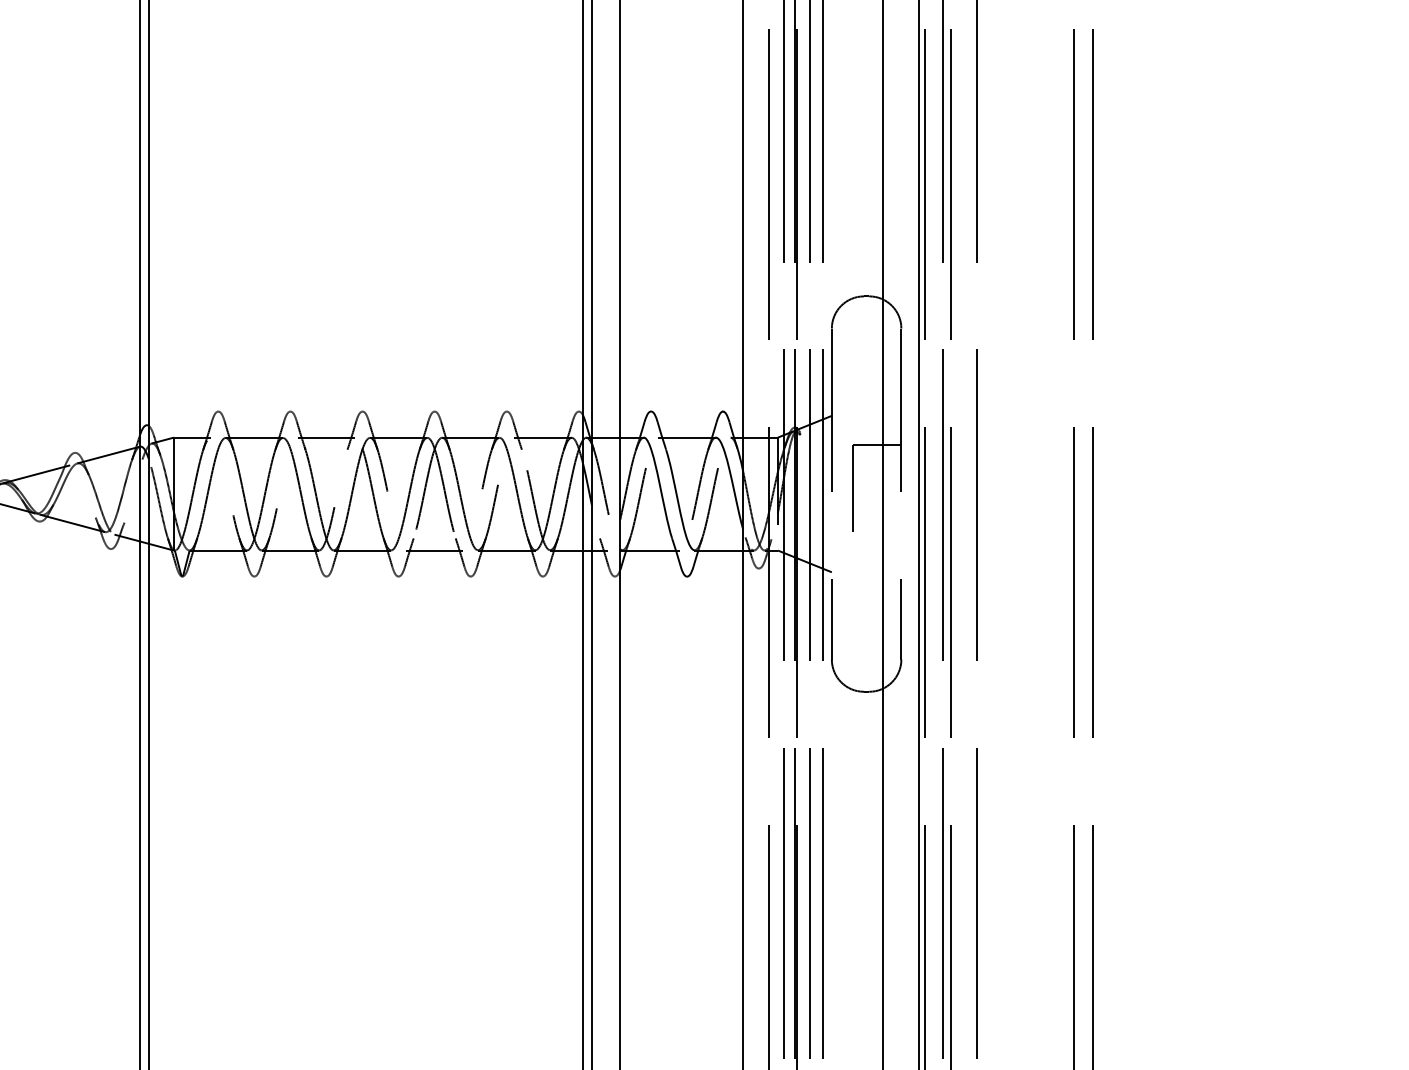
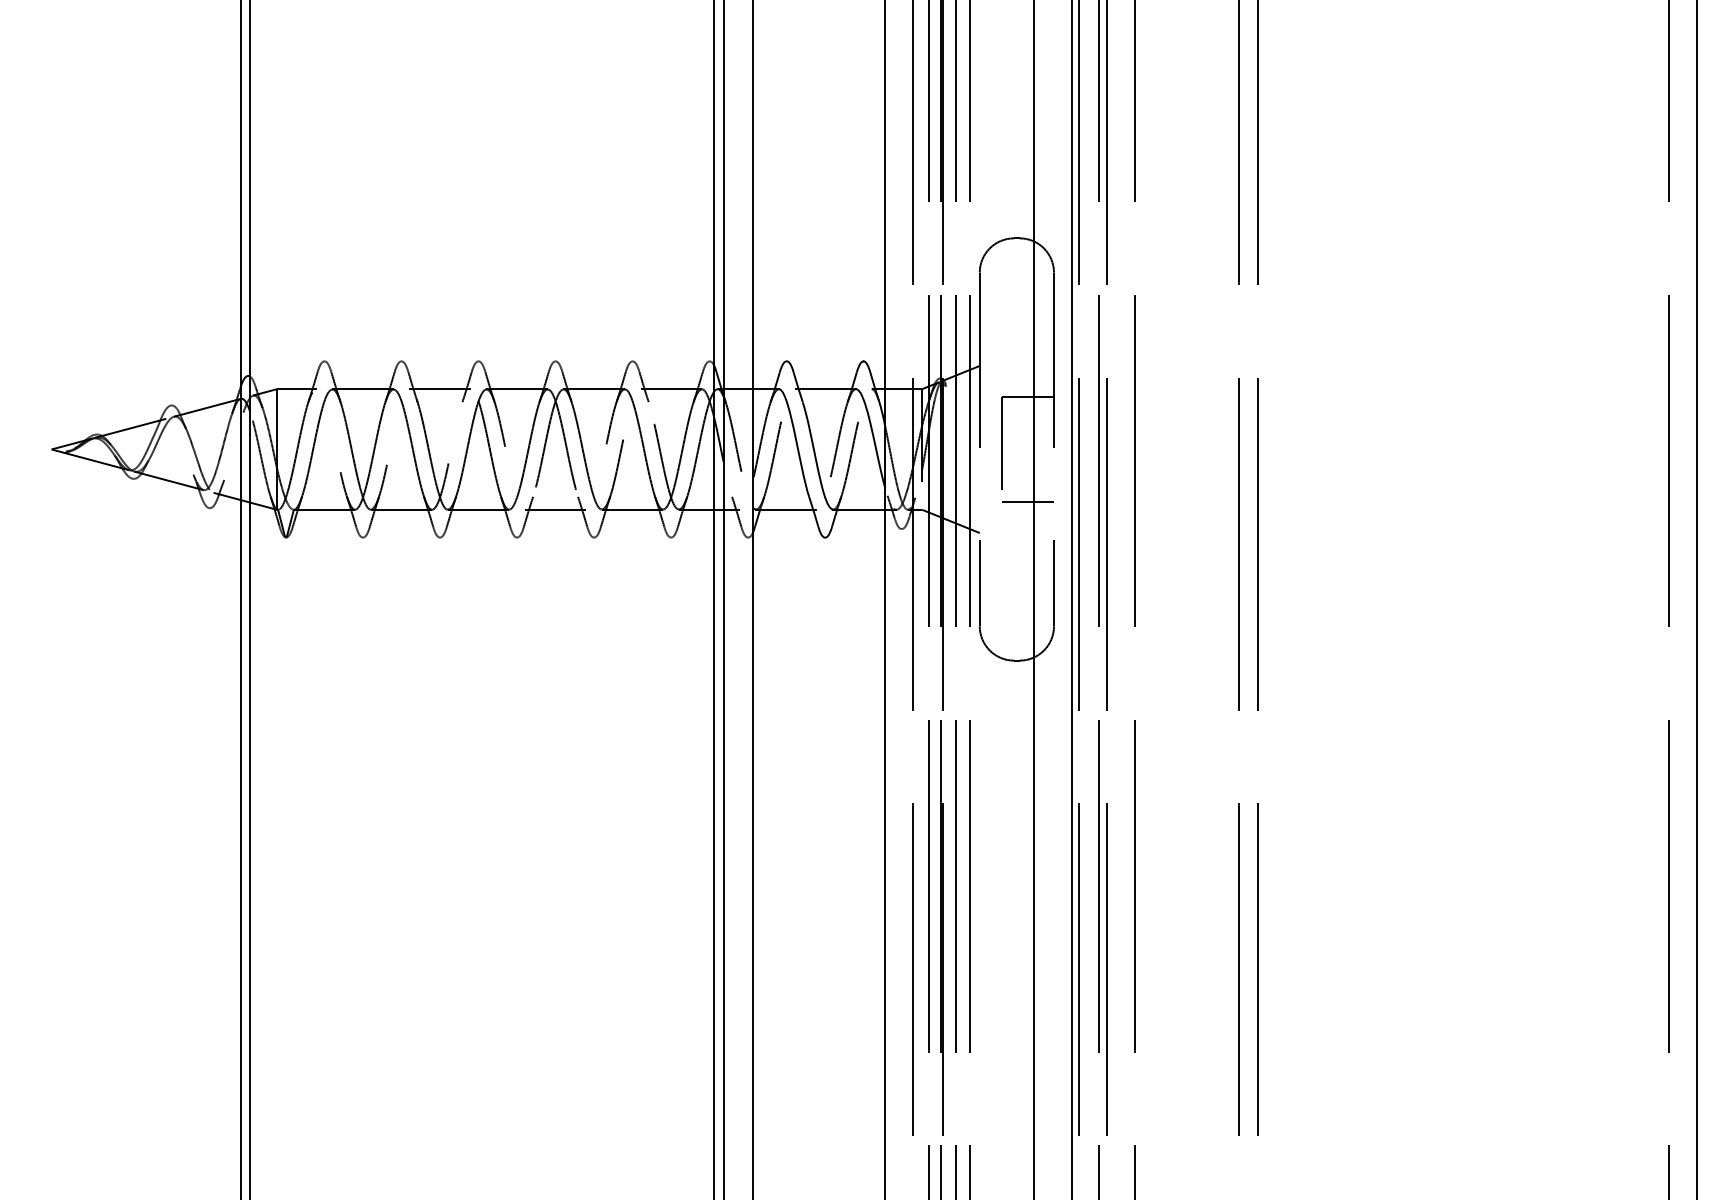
line: (877, 542) -> (1028, 501), added

